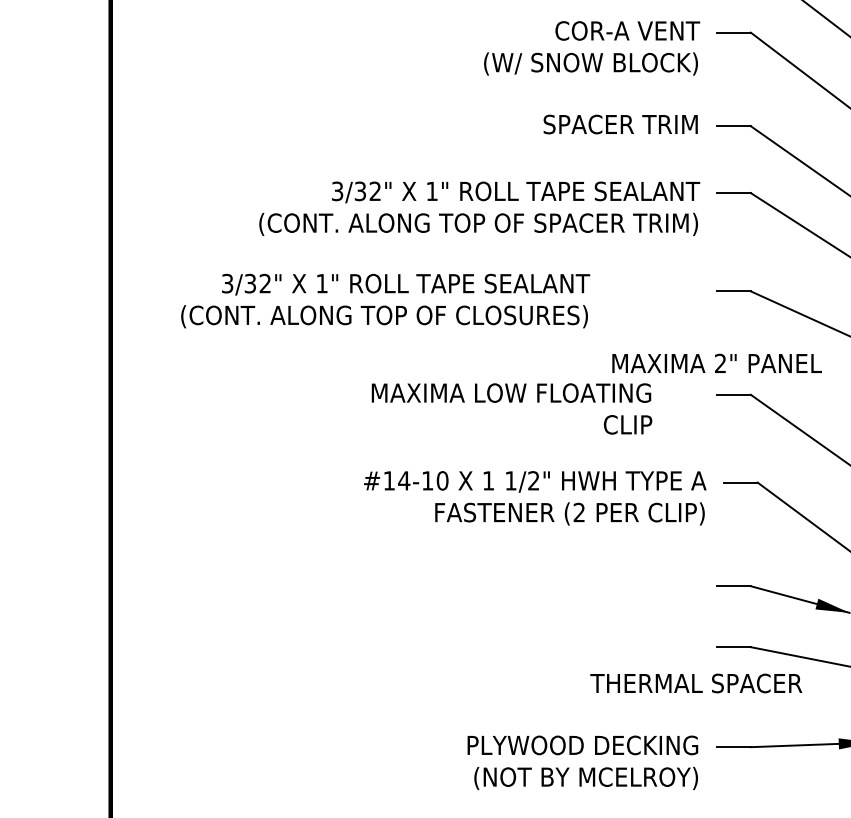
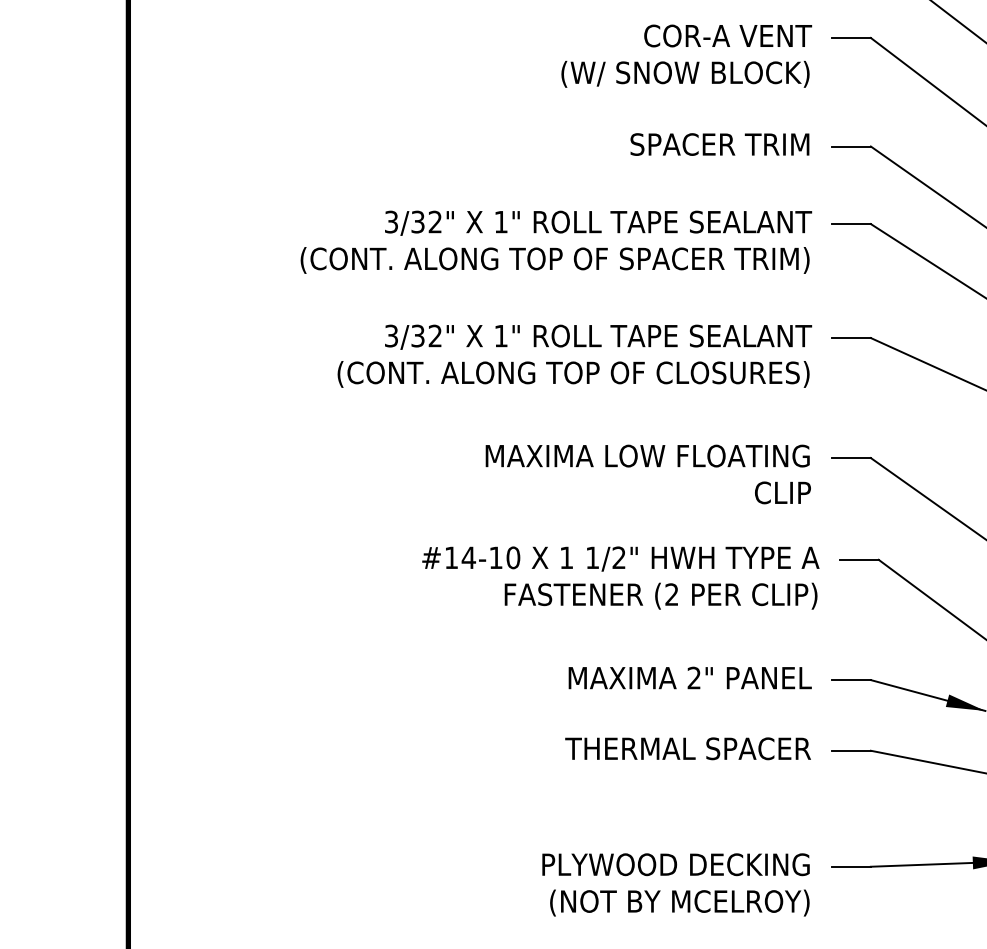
text: (385, 300) -> (574, 355), moved
text: (716, 362) -> (689, 676), moved
text: (511, 408) -> (647, 473), moved
text: (696, 683) -> (688, 748), moved

